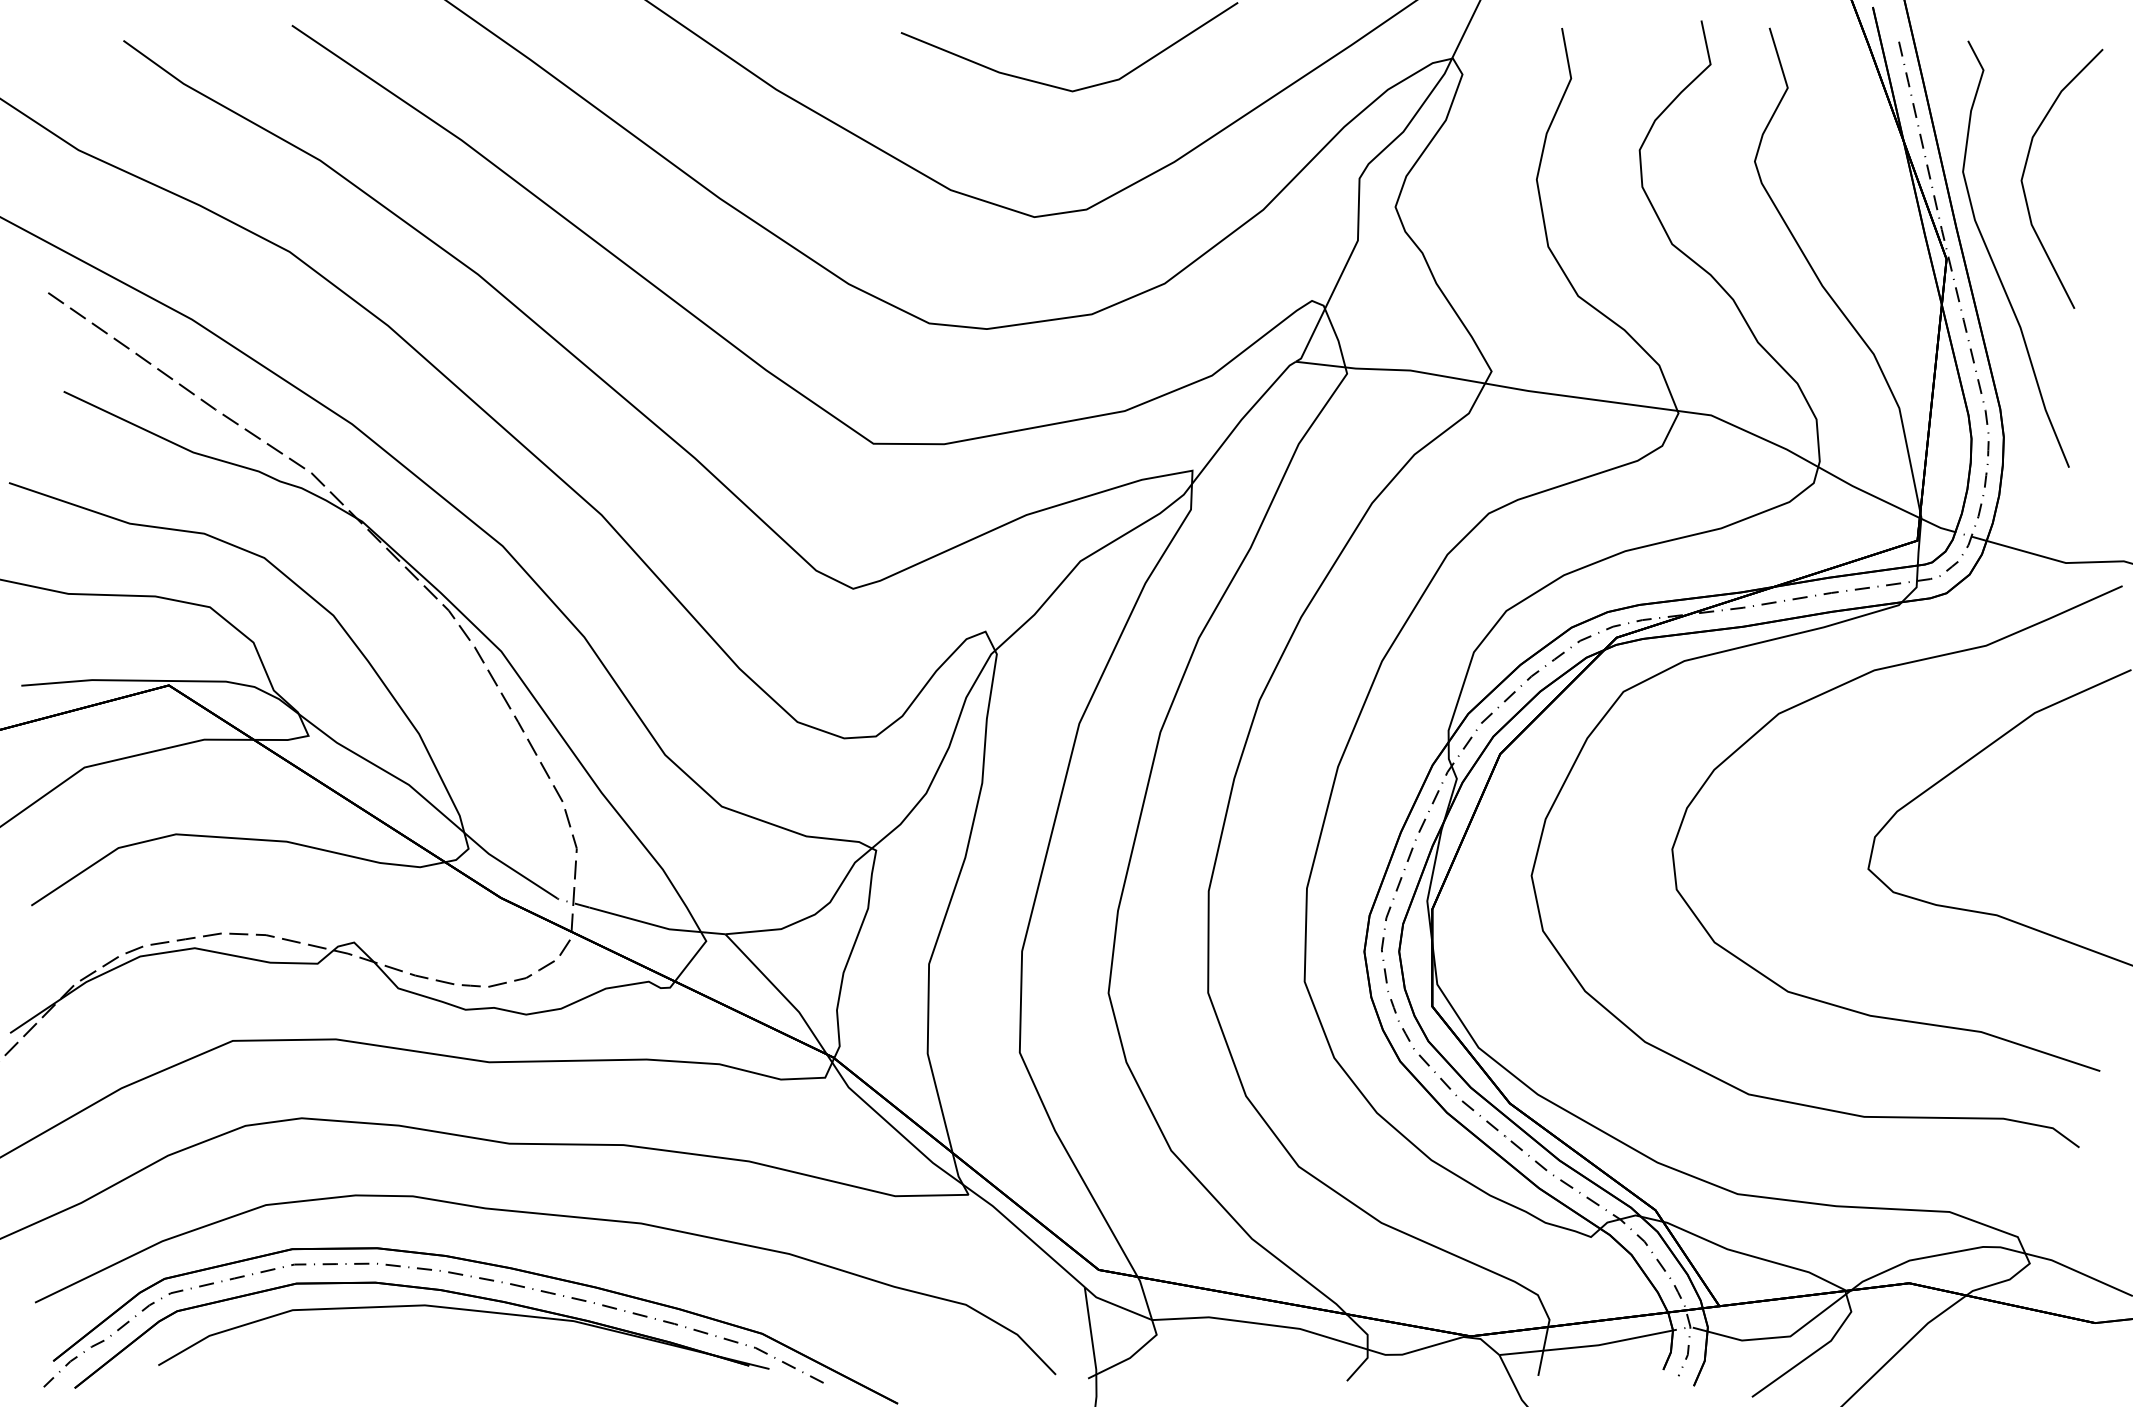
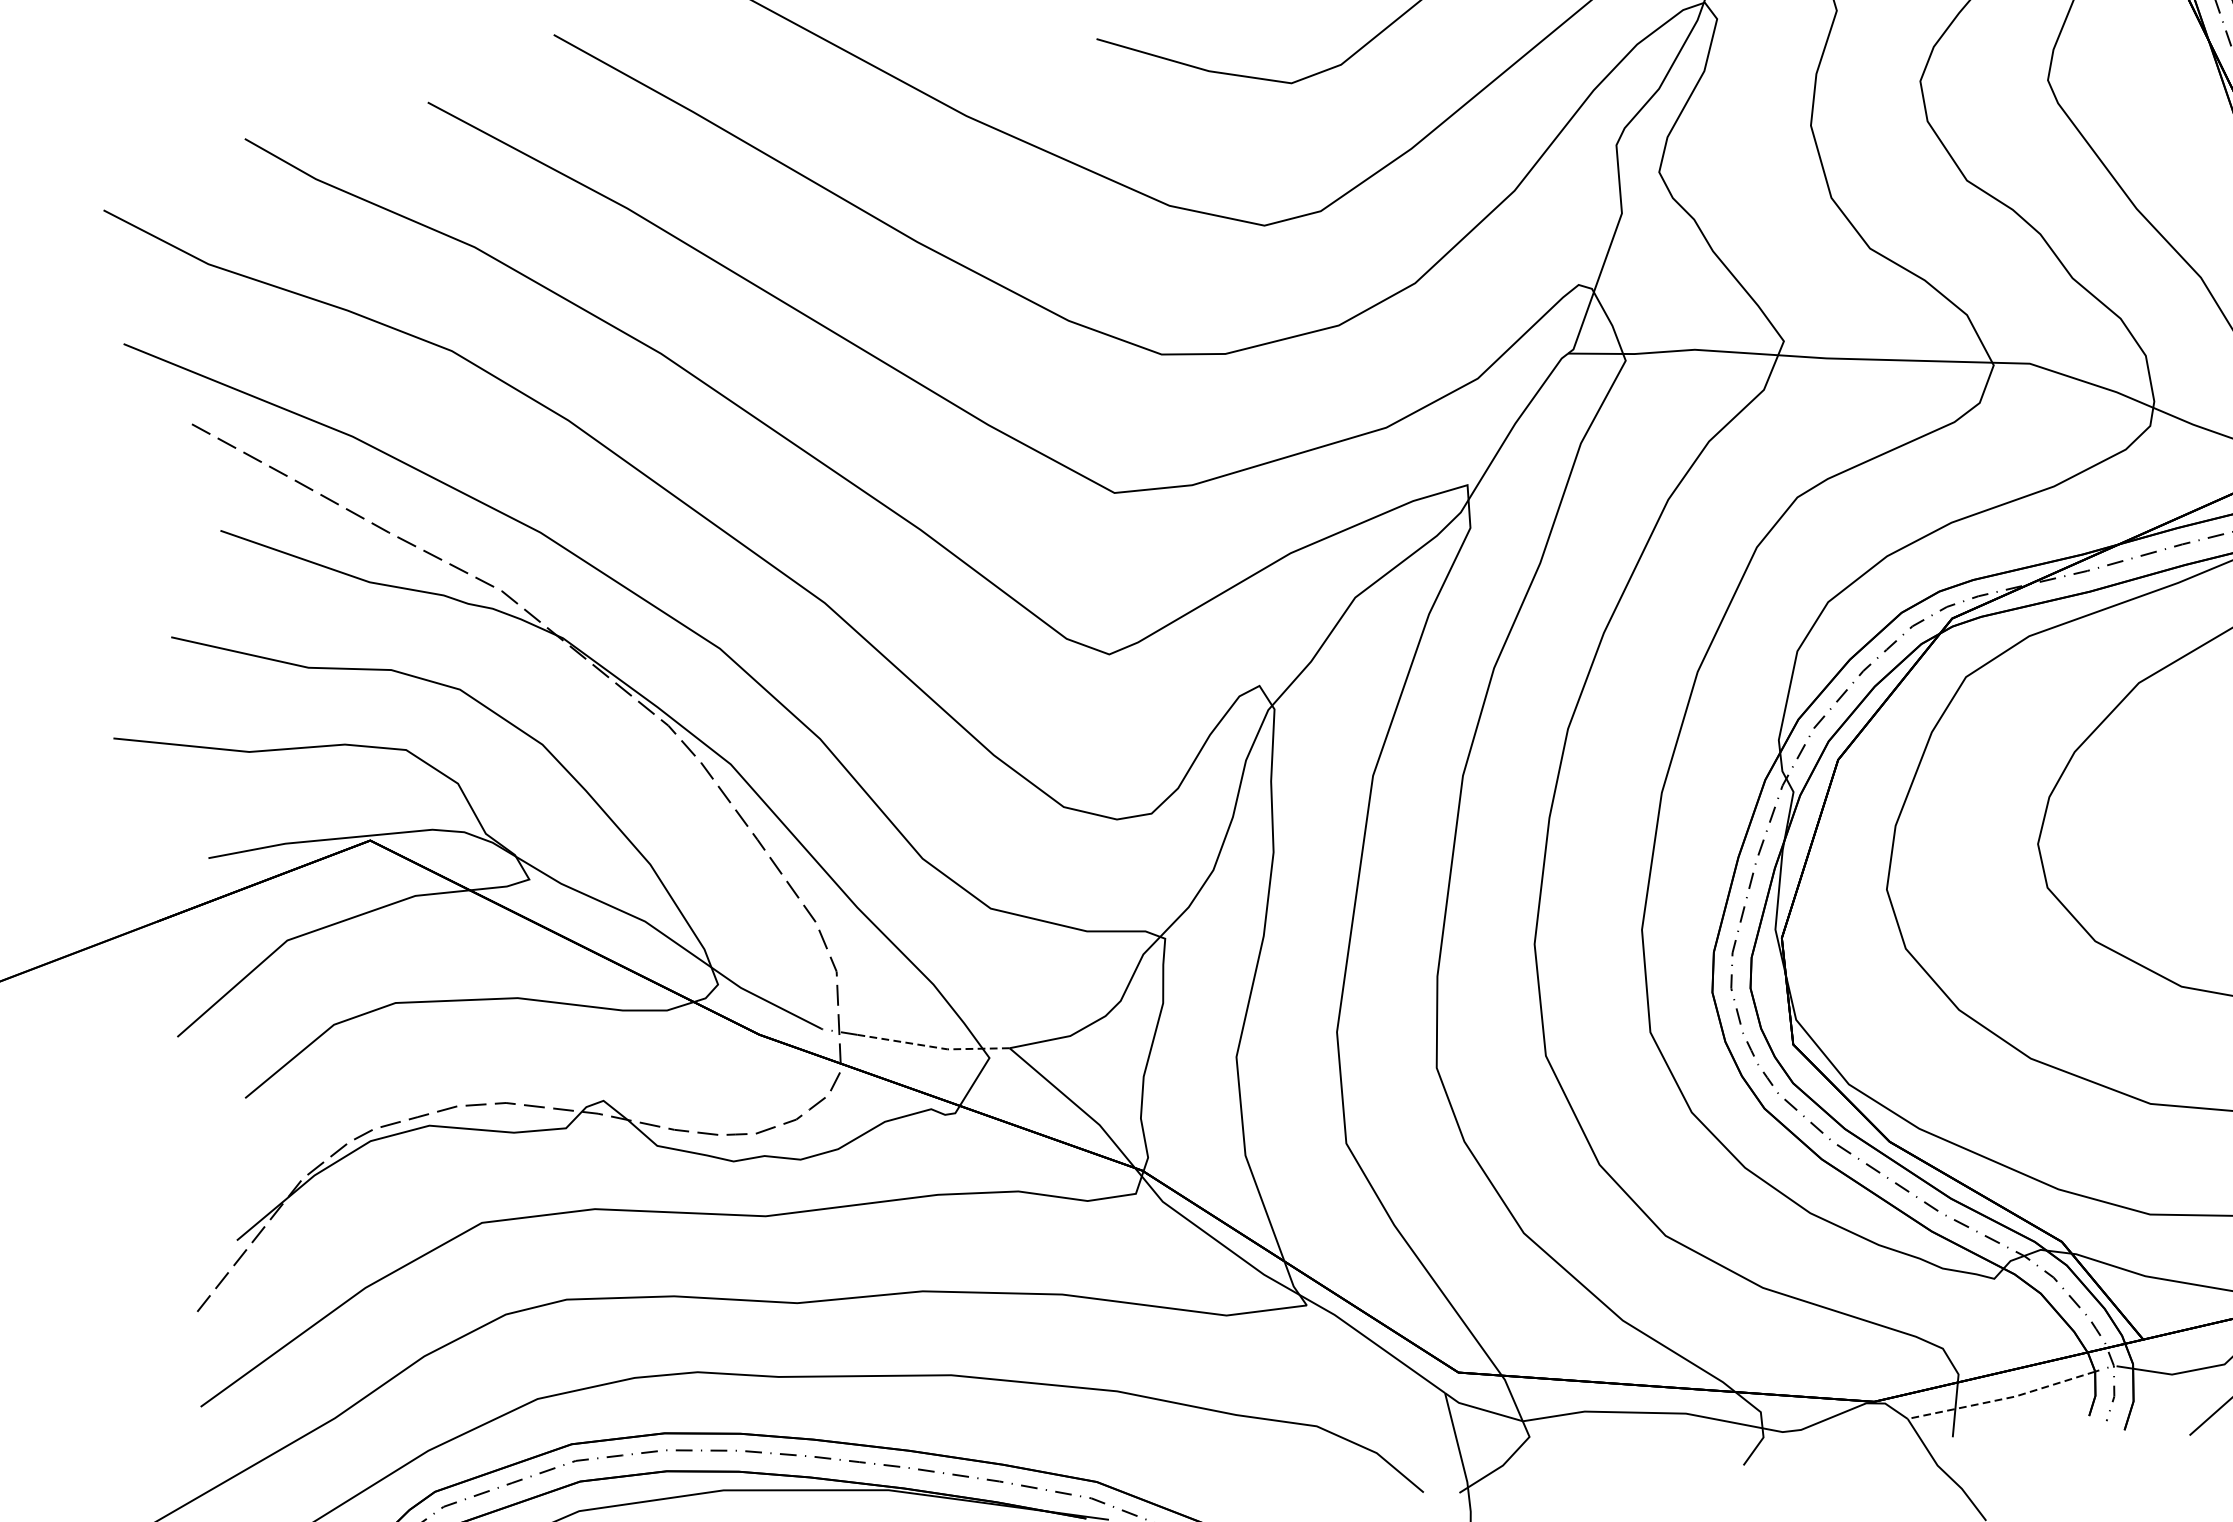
line: (656, 925) -> (933, 1046), solid -> dashed
line: (1586, 1346) -> (2002, 1399), solid -> dashed

